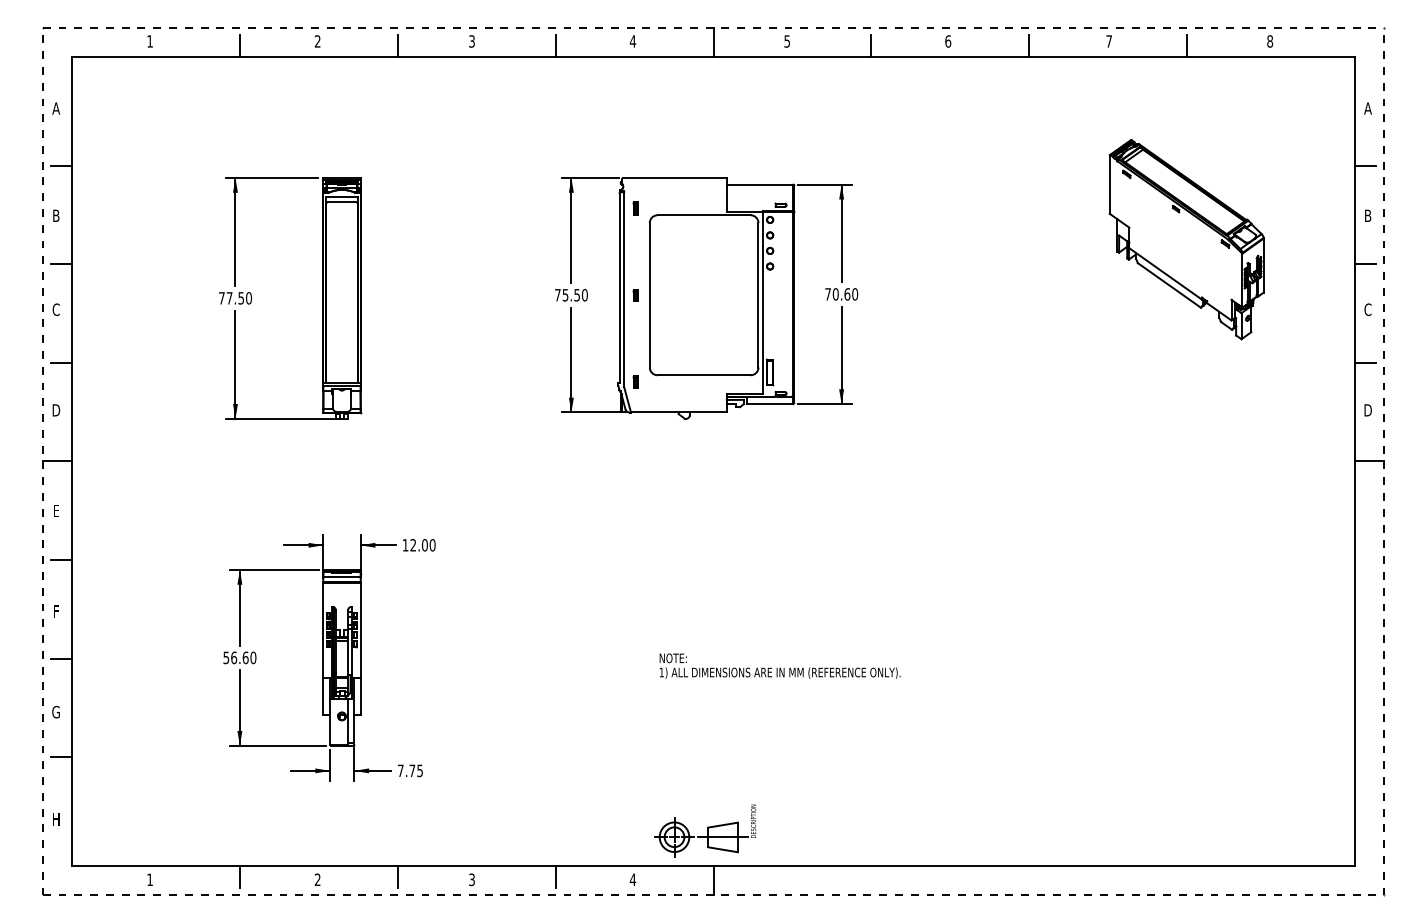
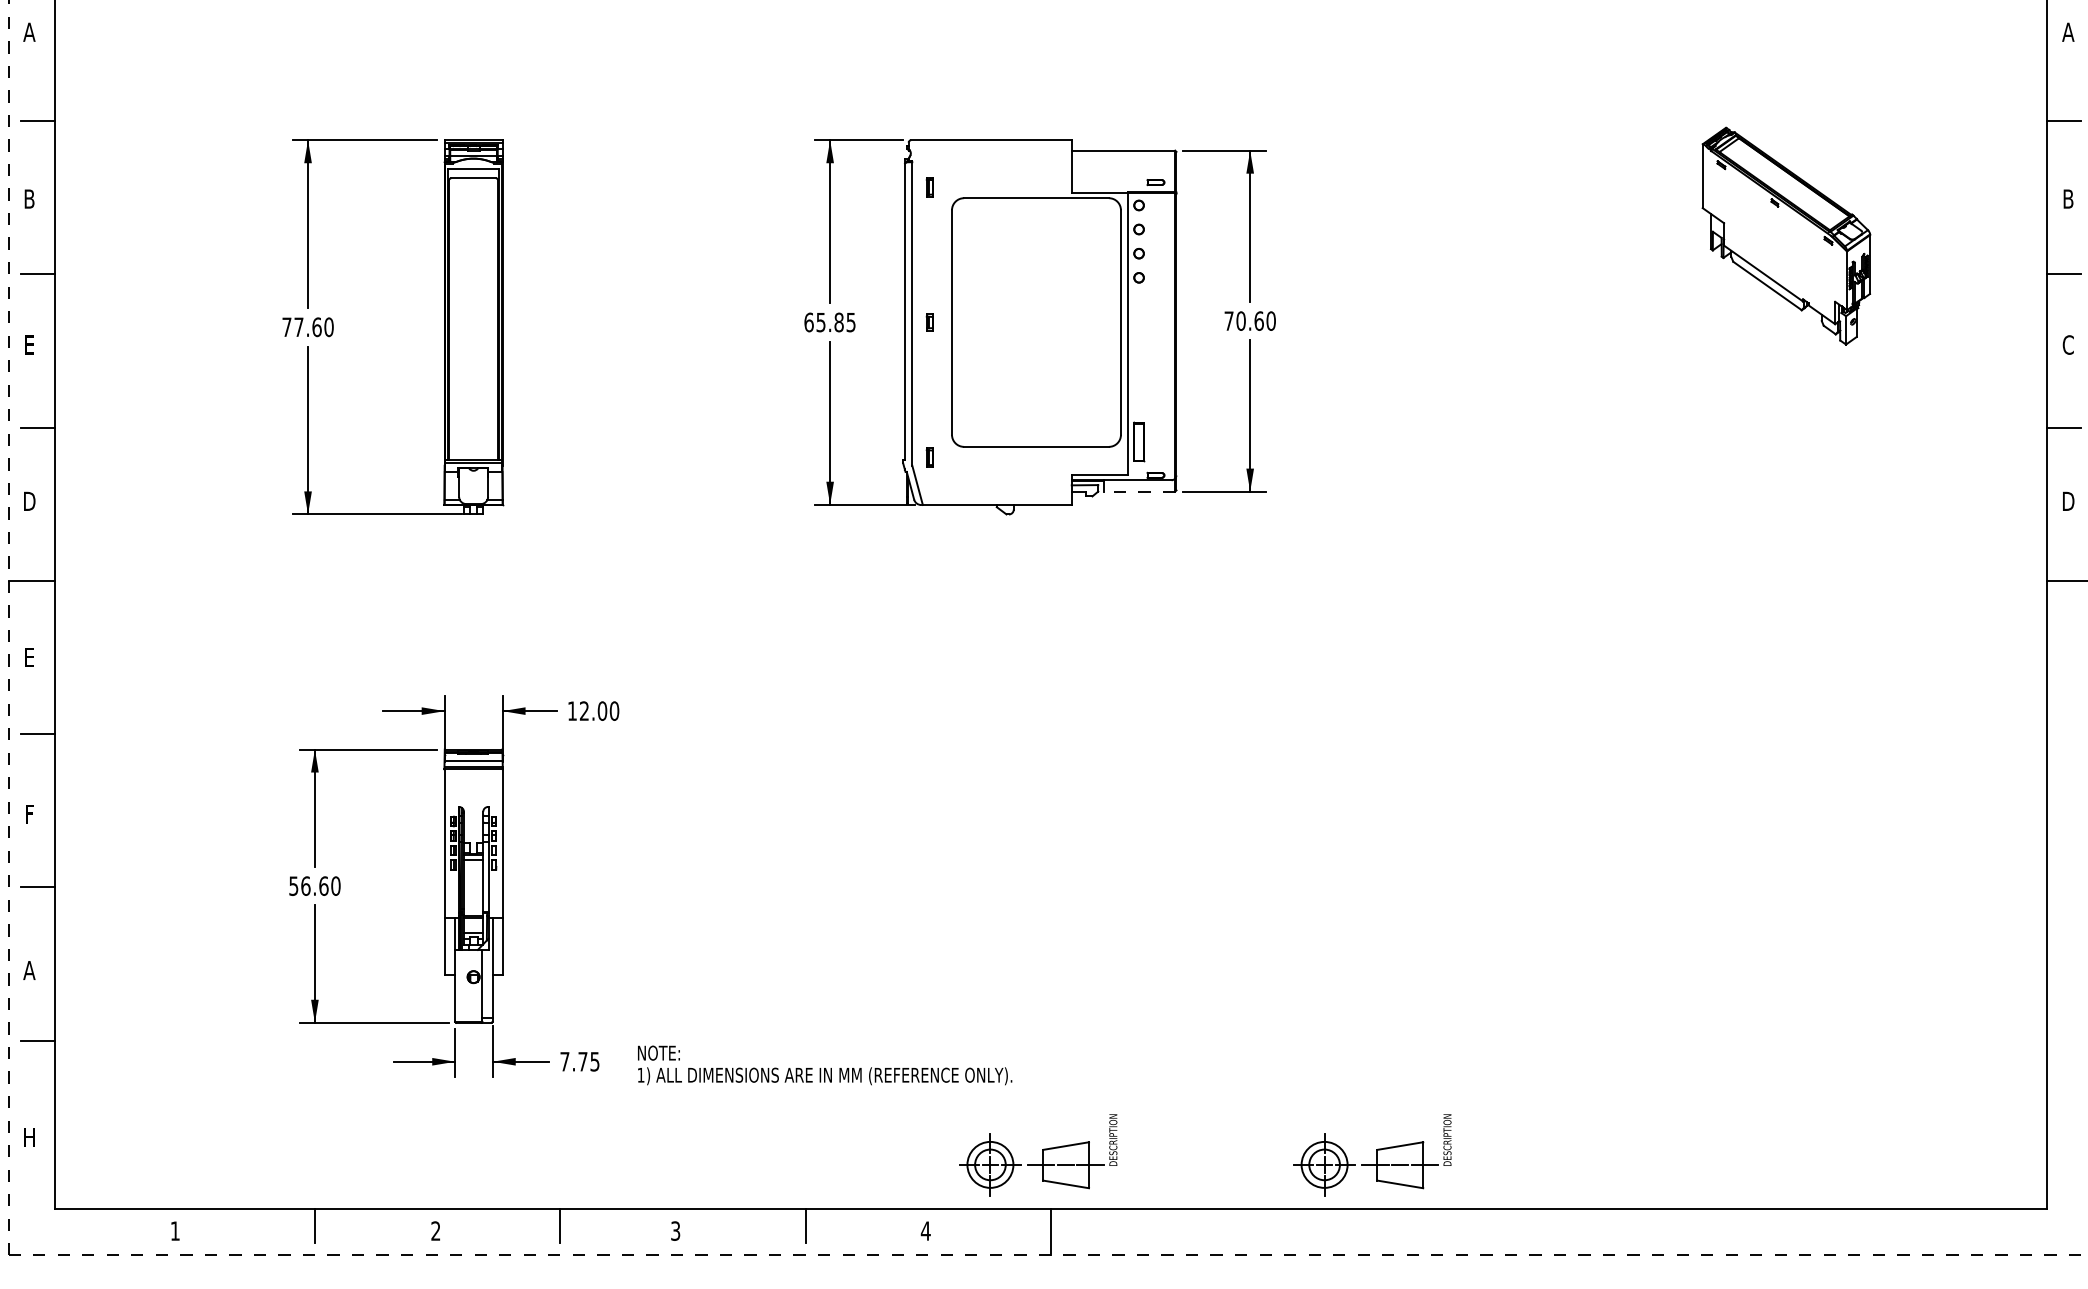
part: (1186, 239) -> (1786, 235), size x0.7
text: (570, 294) -> (828, 321), 75.50 -> 65.85
text: (241, 298) -> (317, 327), 77.50 -> 77.60
text: (55, 309) -> (28, 344), C -> E
line: (769, 404) -> (1138, 492), solid -> dashed
text: (779, 665) -> (824, 1064), moved
text: (55, 711) -> (28, 969), G -> A
part: (920, 830) -> (1372, 1154), added

